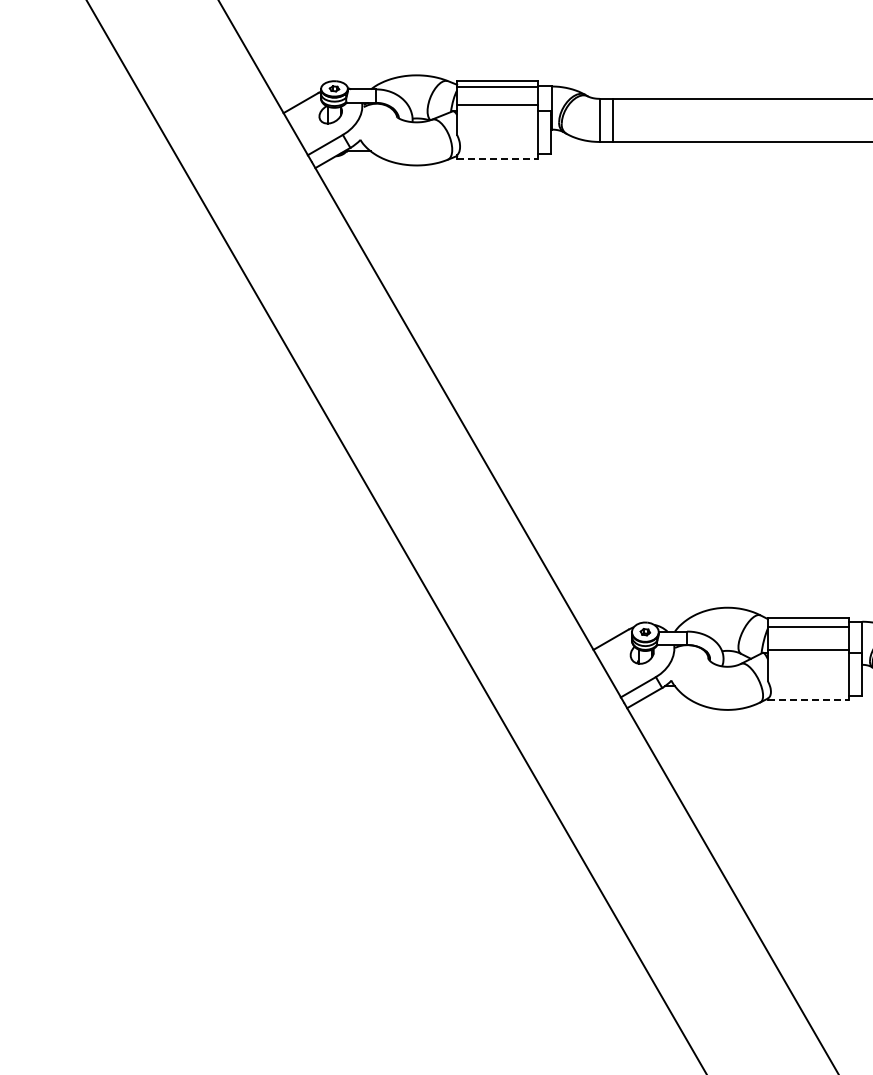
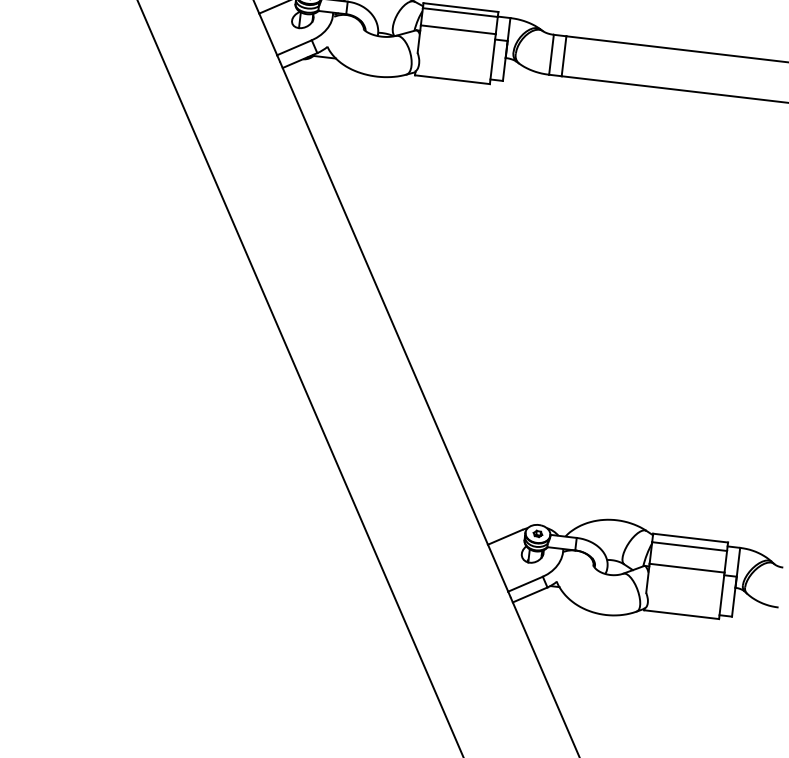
line: (498, 159) -> (453, 79), dashed -> solid
line: (808, 700) -> (681, 615), dashed -> solid

